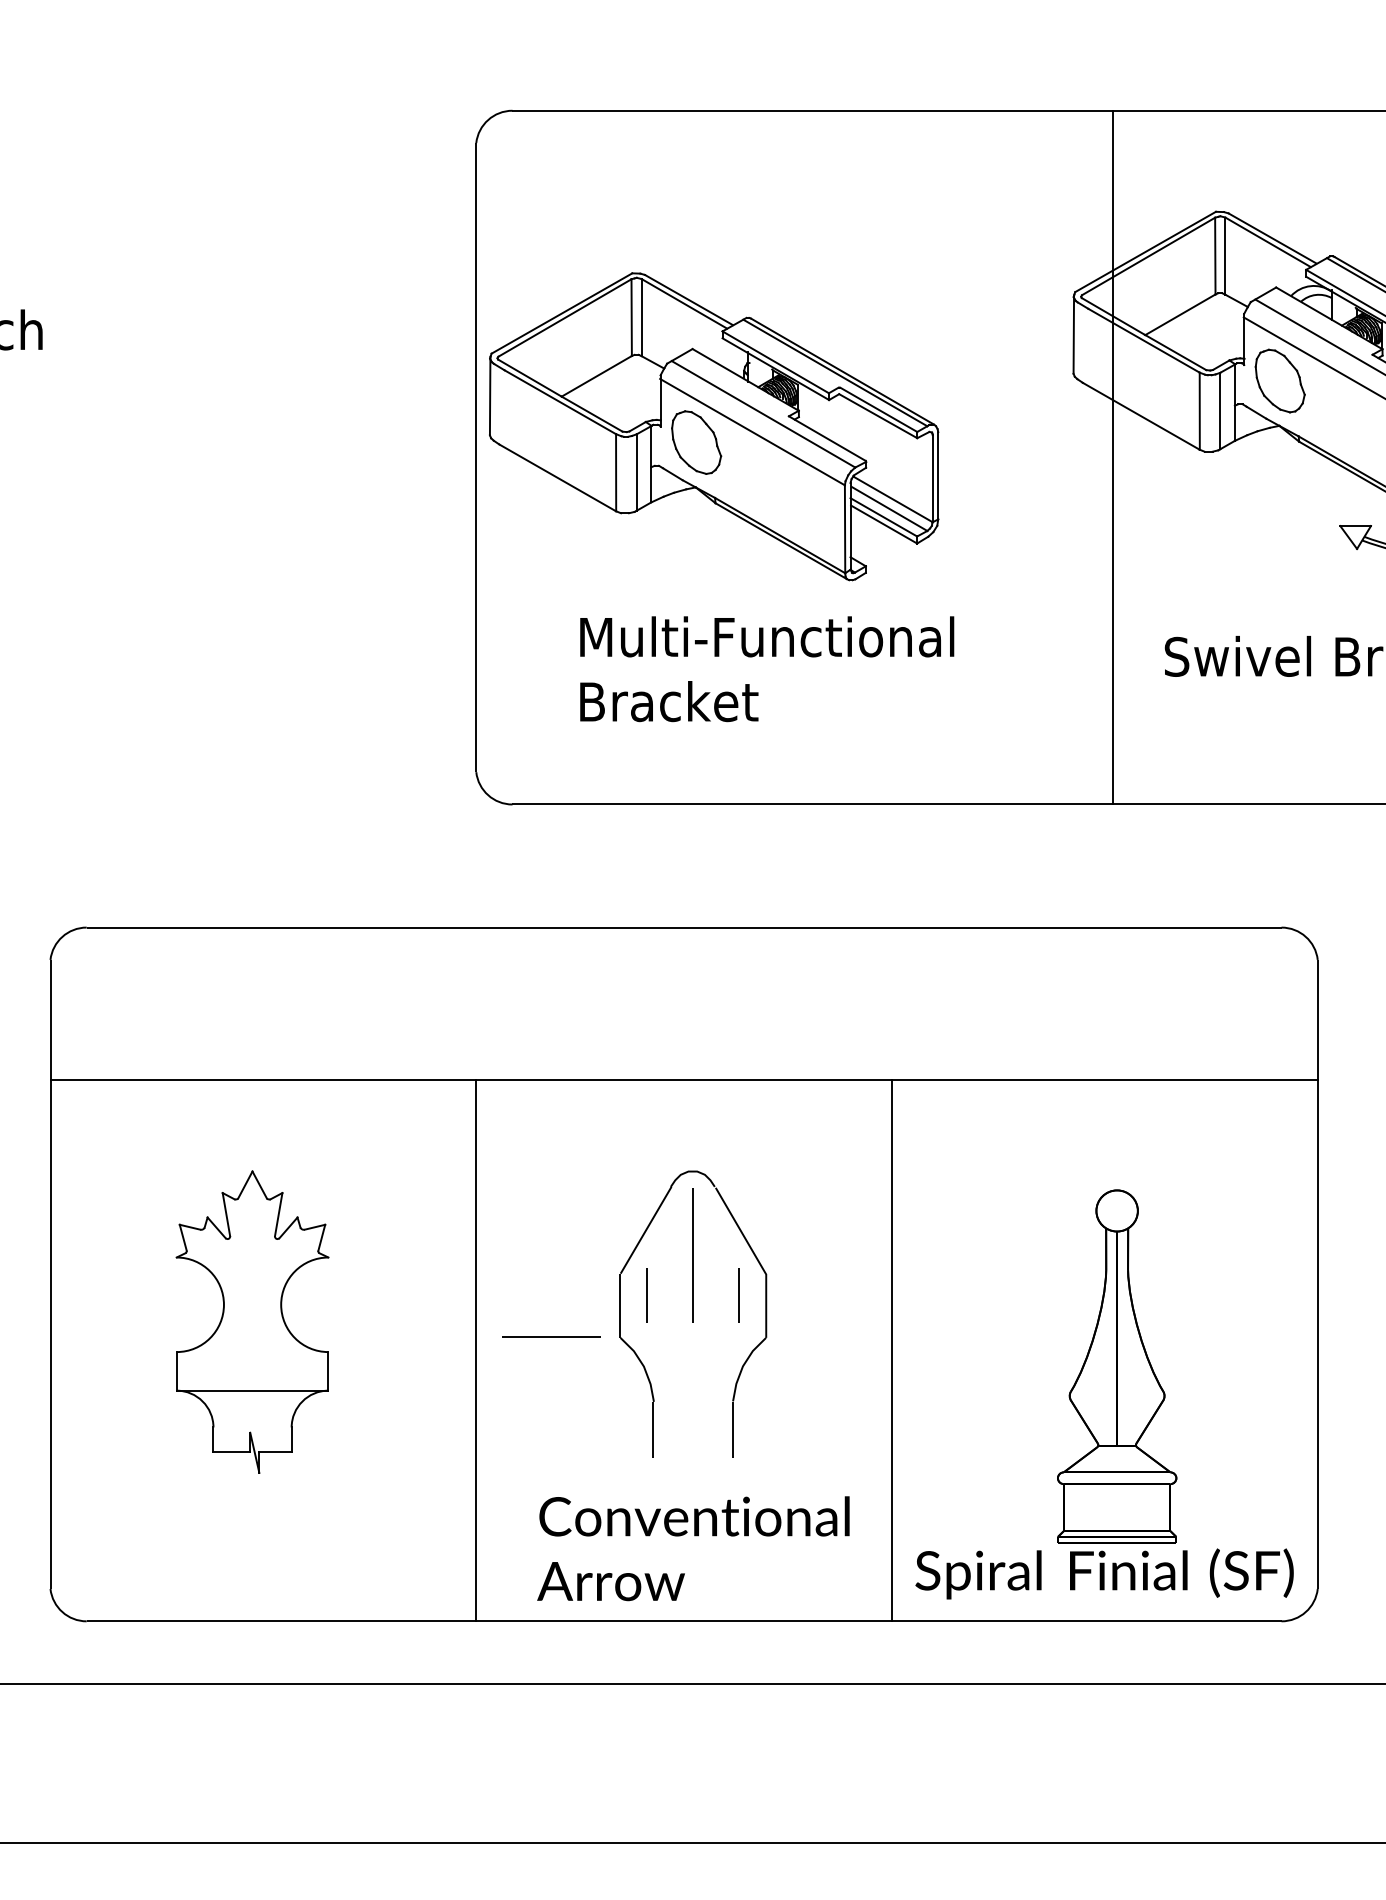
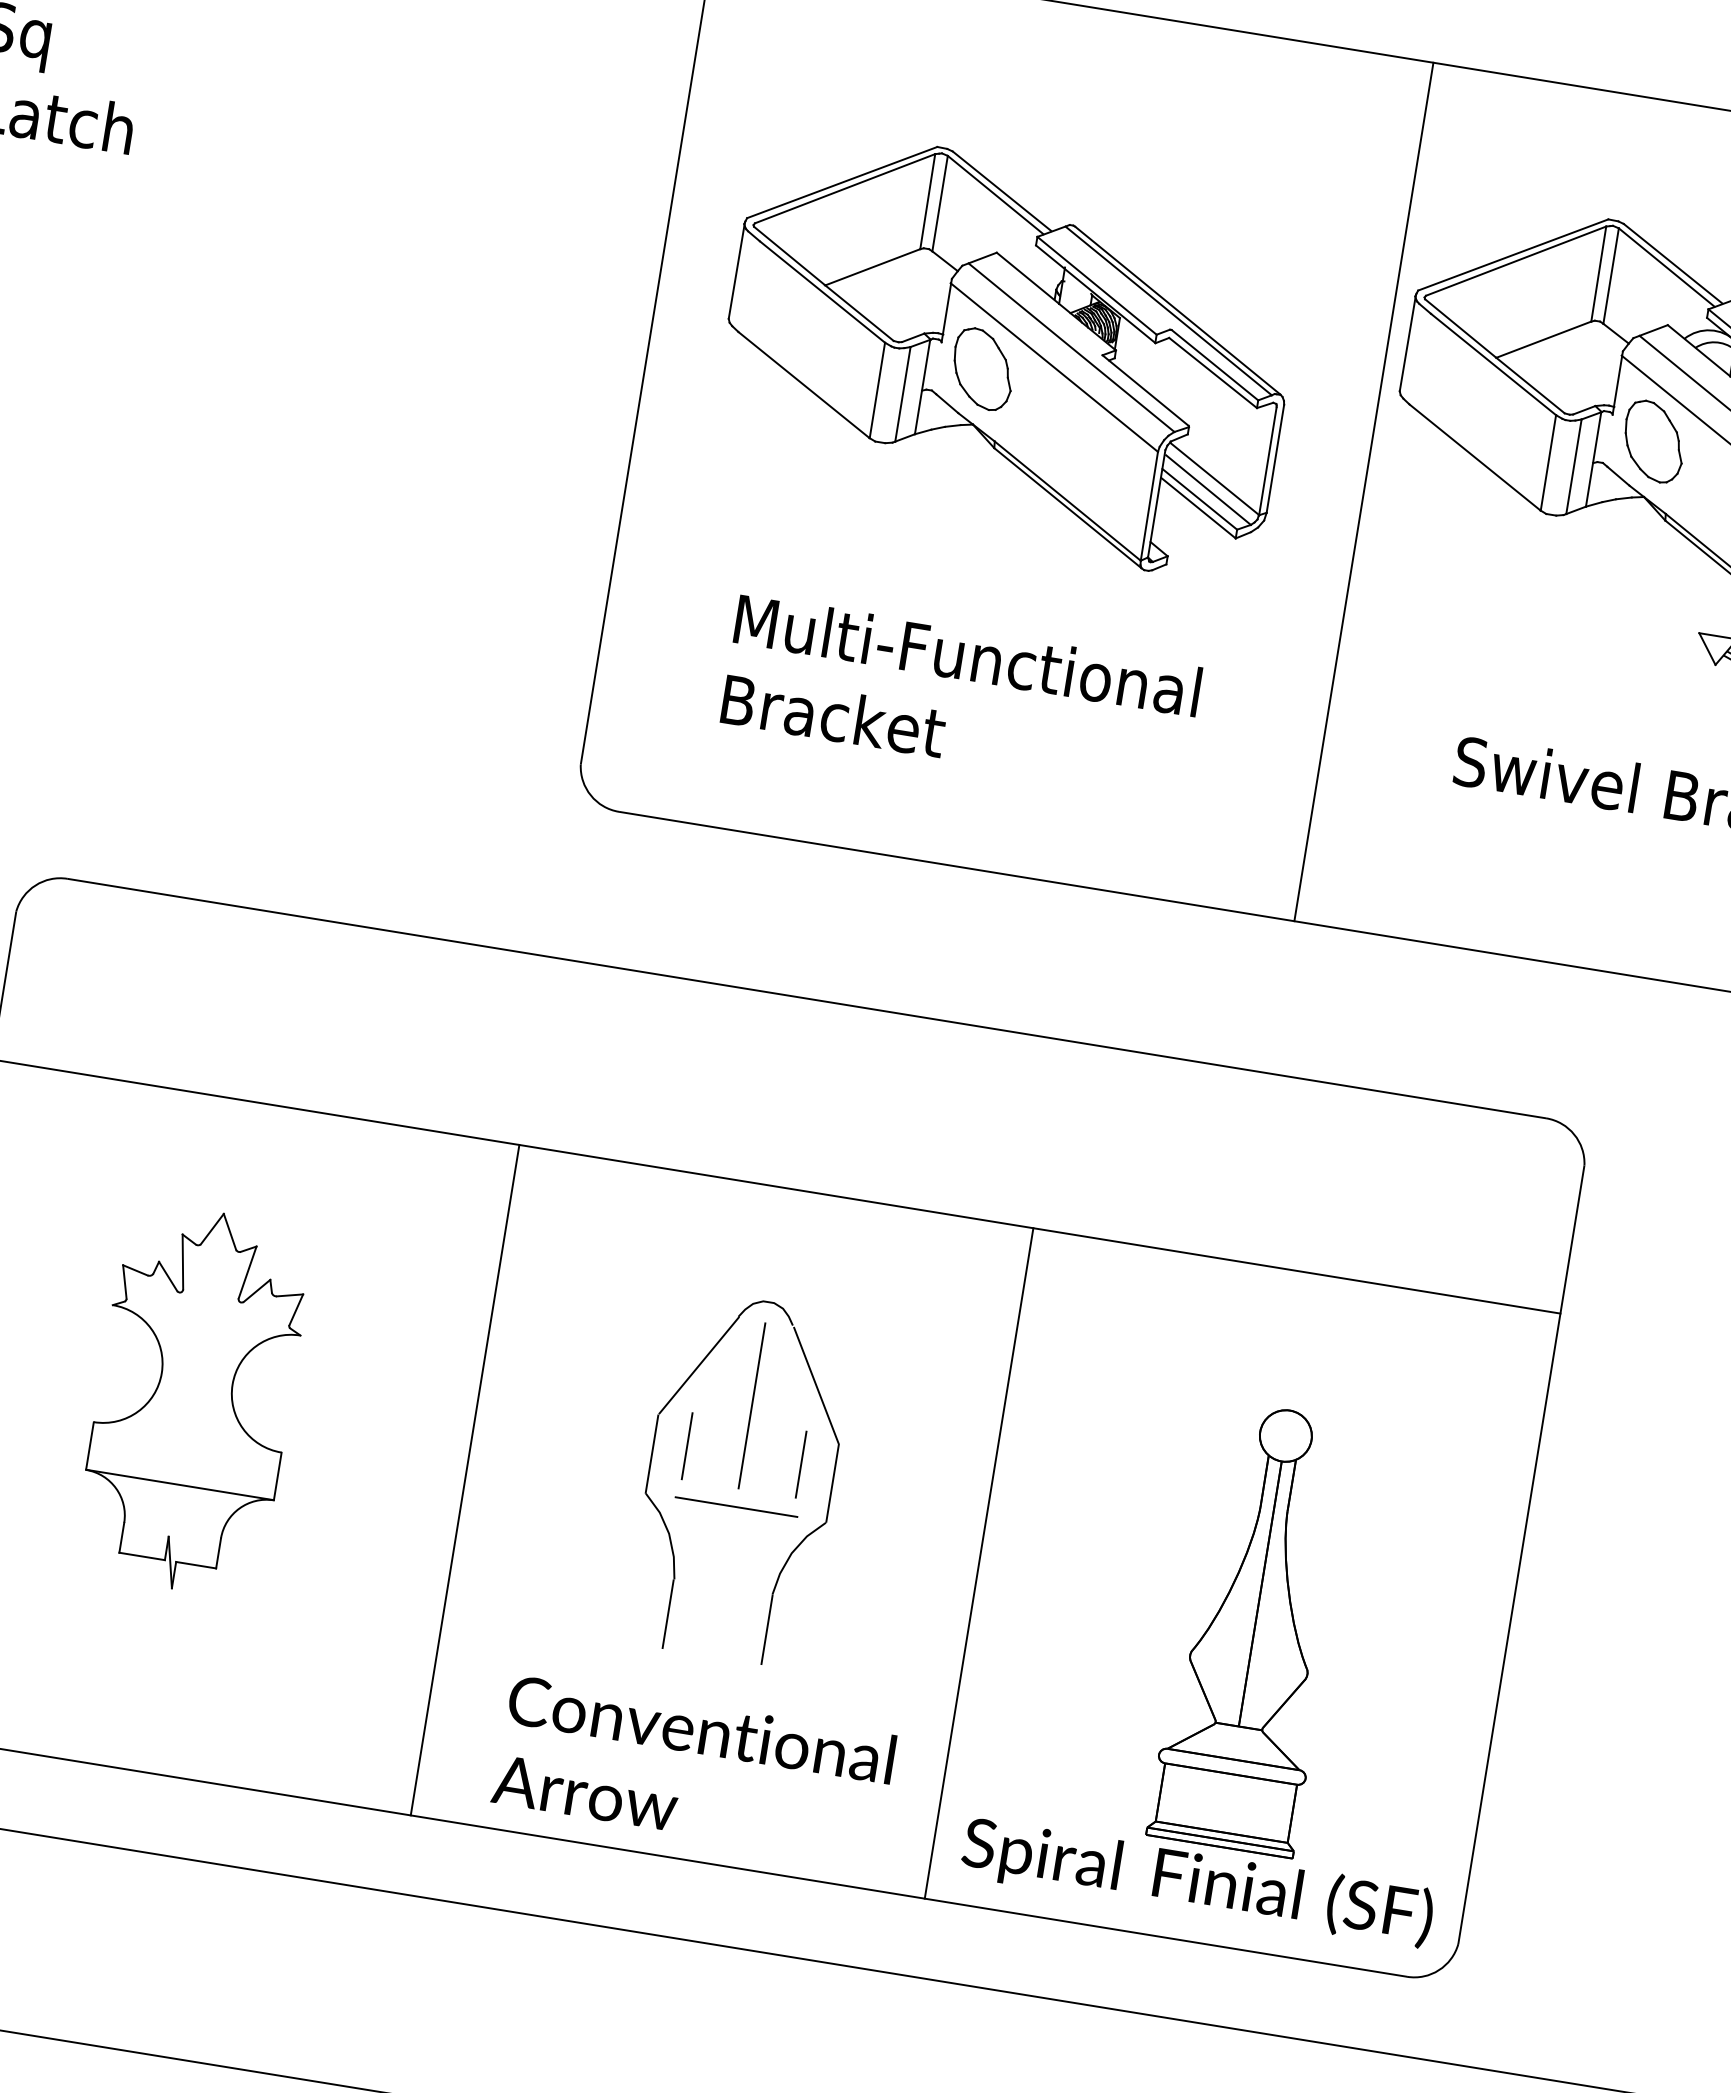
part: (714, 426) -> (1008, 352), moved
line: (1113, 457) -> (1364, 491), moved
line: (551, 1336) -> (736, 1506), moved

